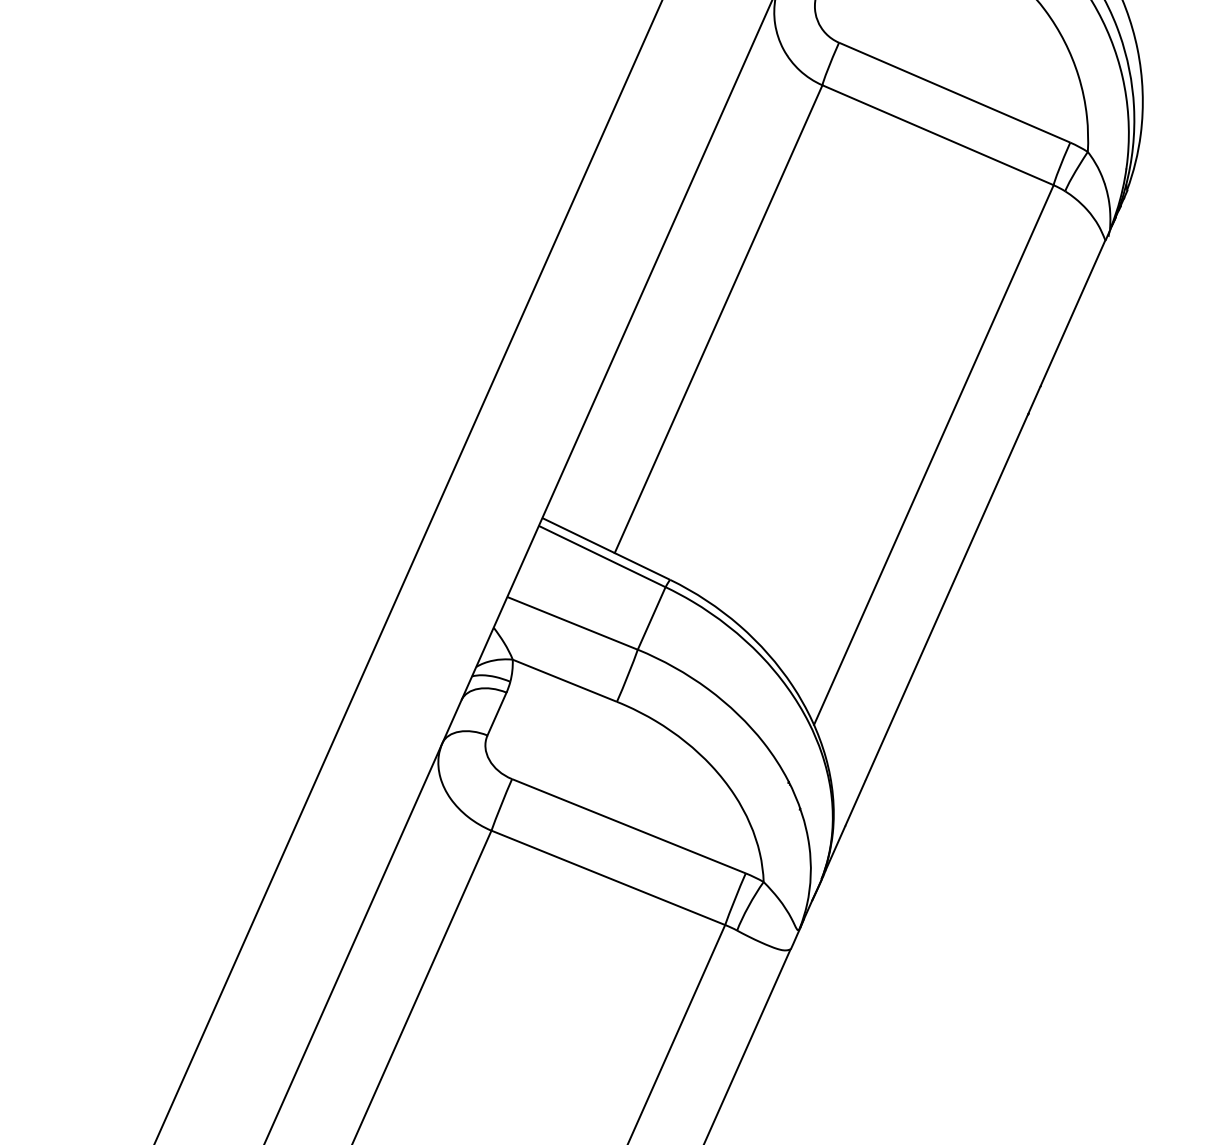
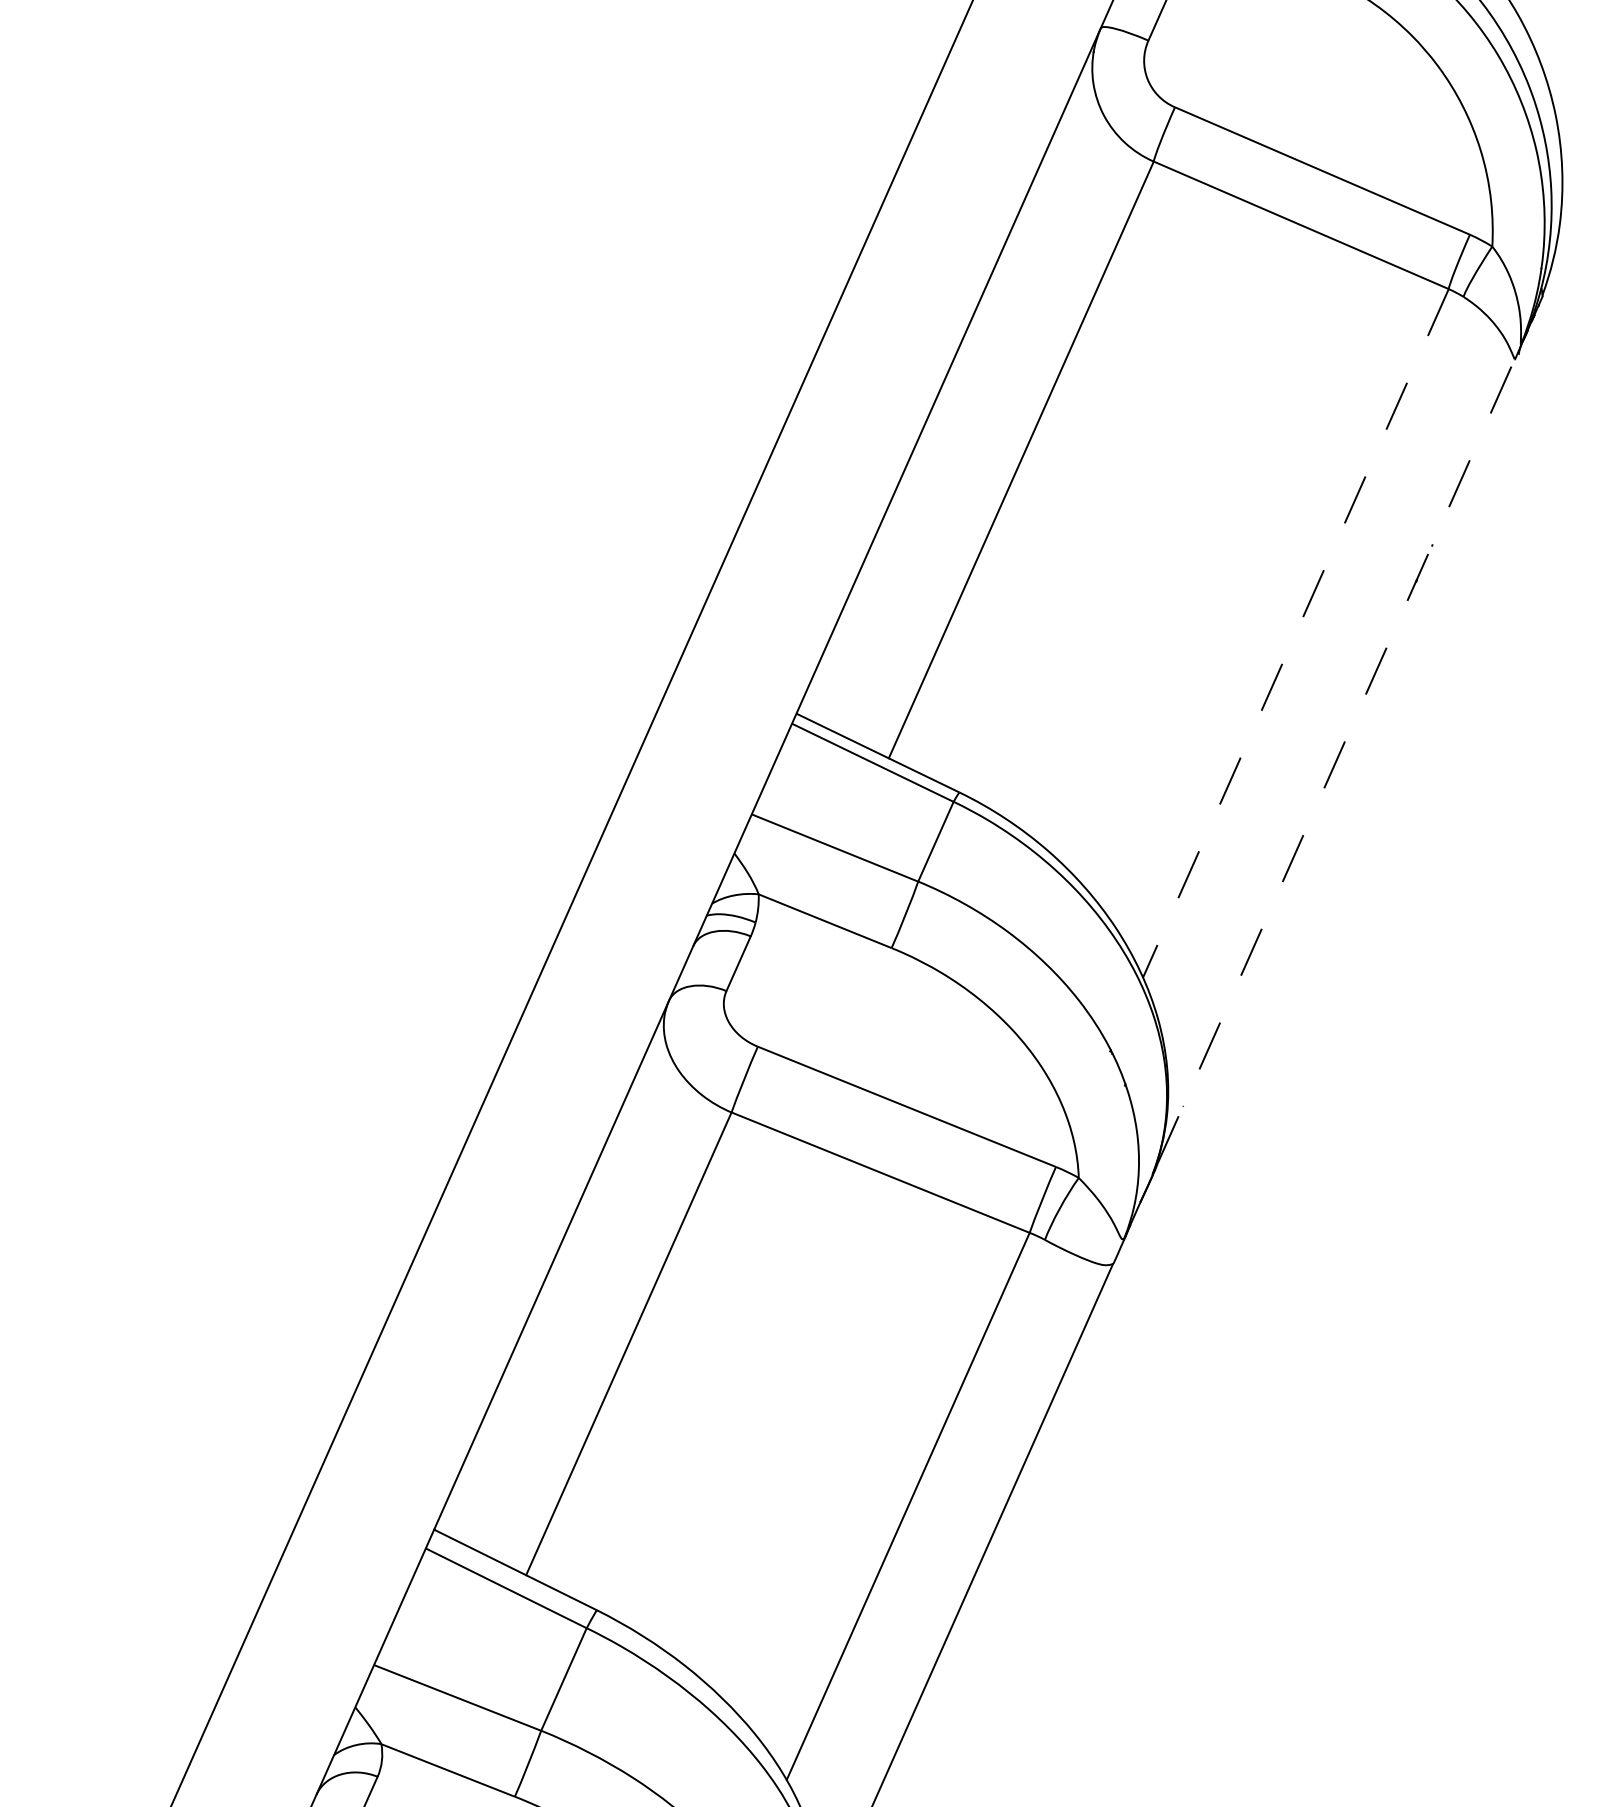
line: (933, 455) -> (1295, 633), solid -> dashed
line: (965, 555) -> (1336, 761), solid -> dashed

